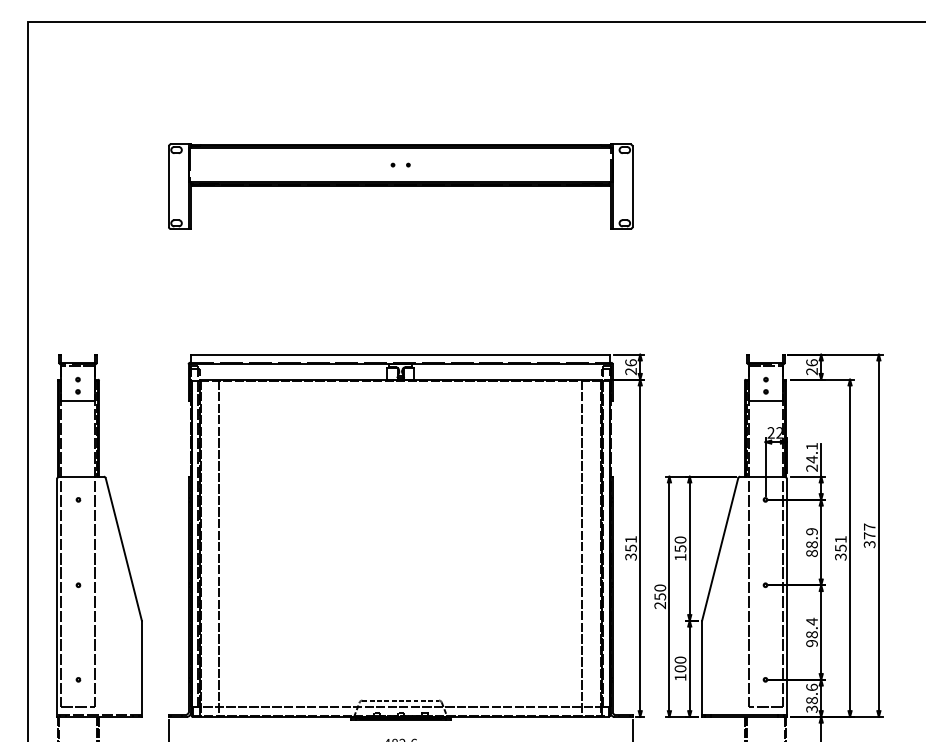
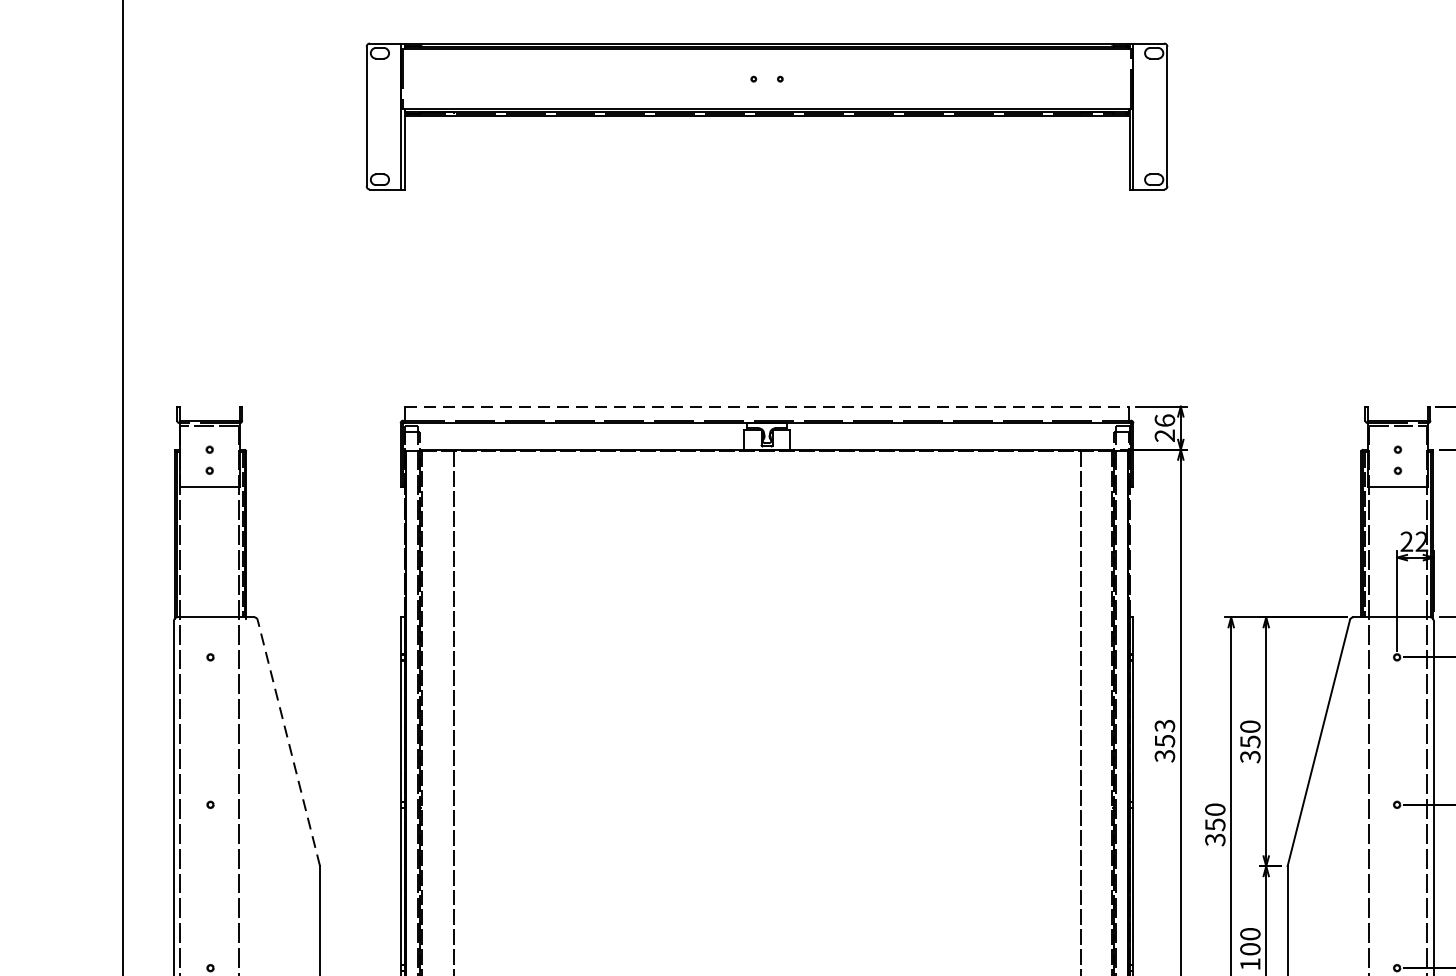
line: (400, 354) -> (766, 406), solid -> dashed
text: (630, 539) -> (1163, 725), 351 -> 353
line: (123, 549) -> (288, 743), solid -> dashed
text: (680, 557) -> (1250, 756), 150 -> 350
text: (660, 605) -> (1215, 839), 250 -> 350

